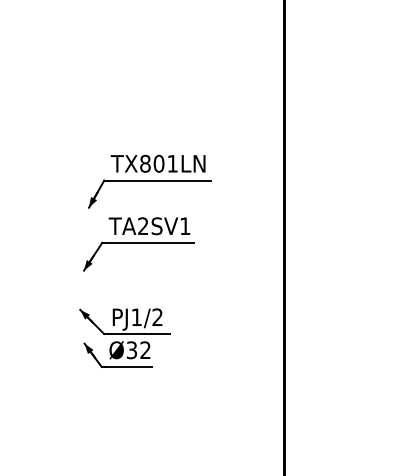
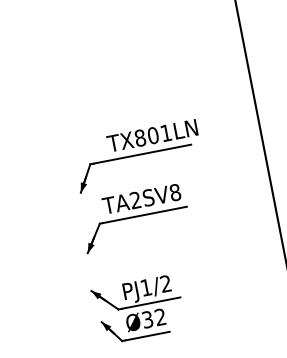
text: (157, 163) -> (151, 135), moved
text: (185, 226) -> (175, 192), TA2SV1 -> TA2SV8

